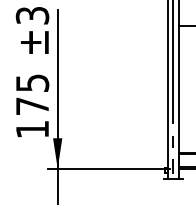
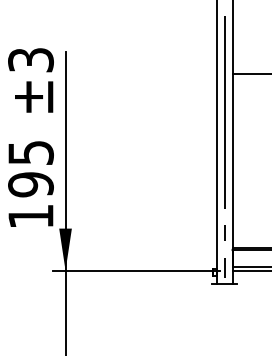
text: (32, 106) -> (30, 184), 175 -> 195

